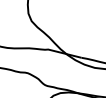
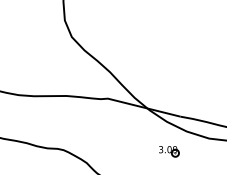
part: (76, 74) -> (169, 152), added

